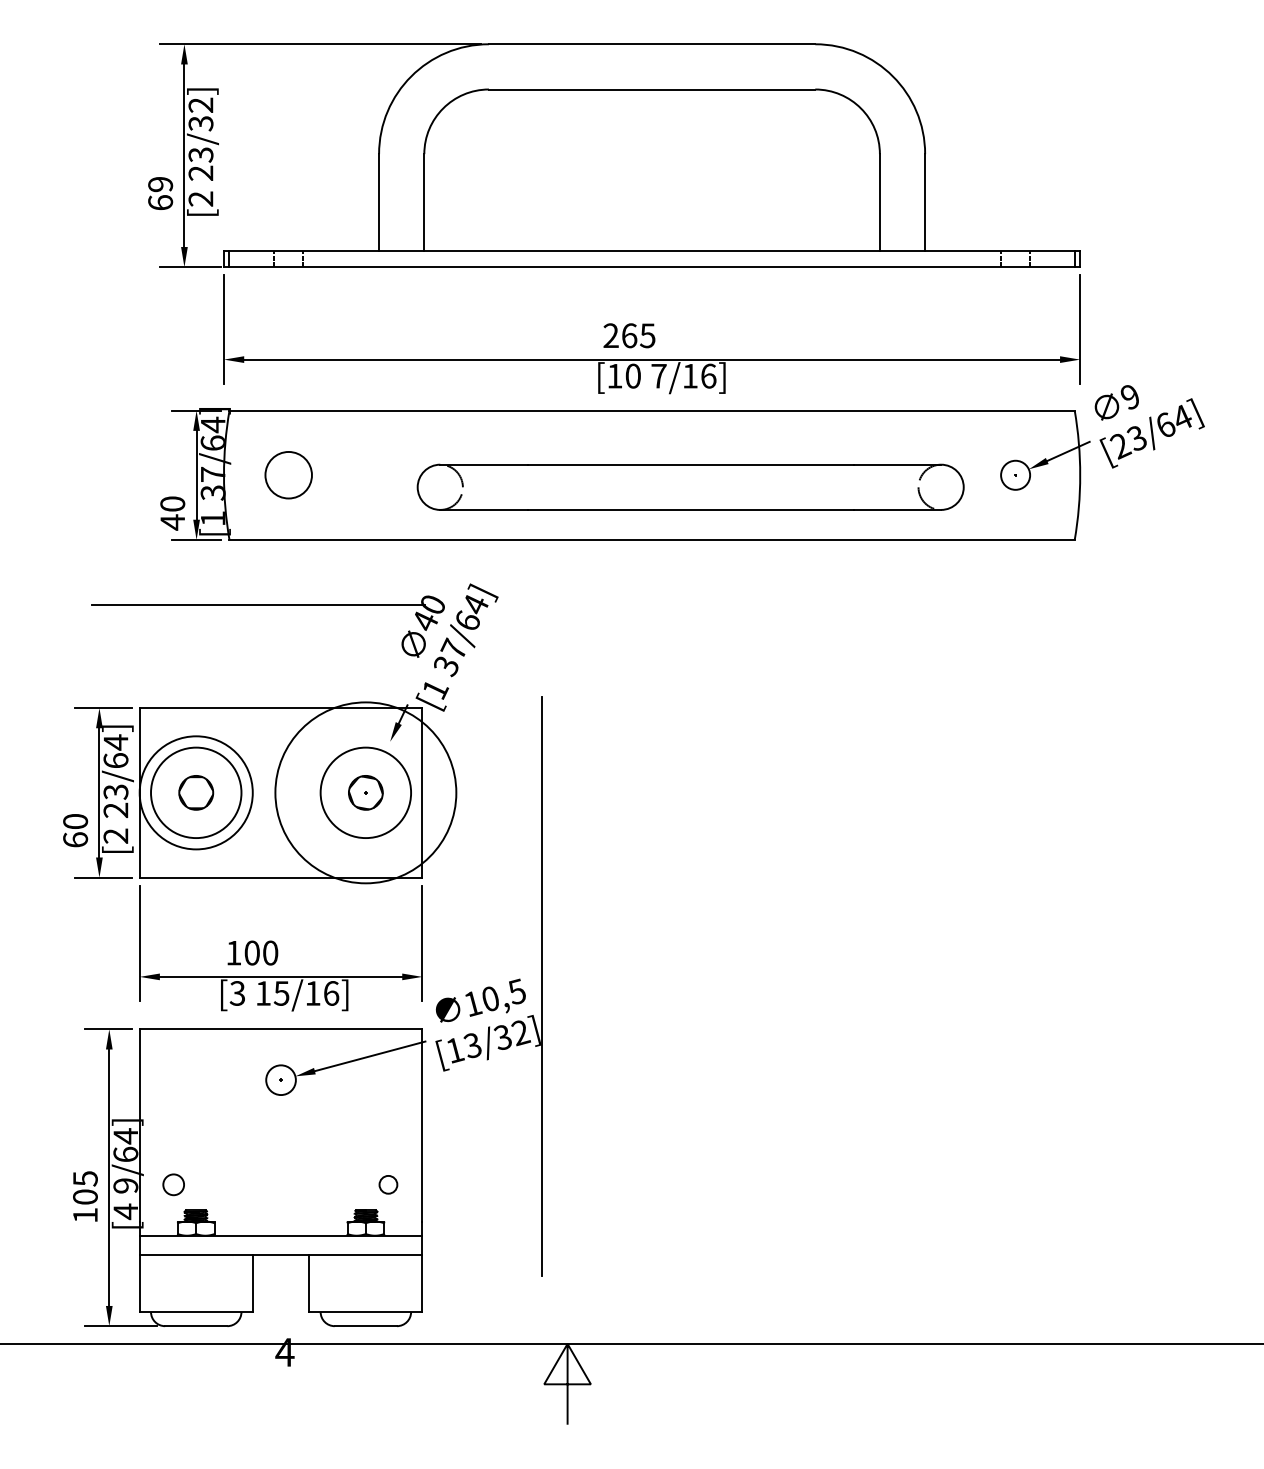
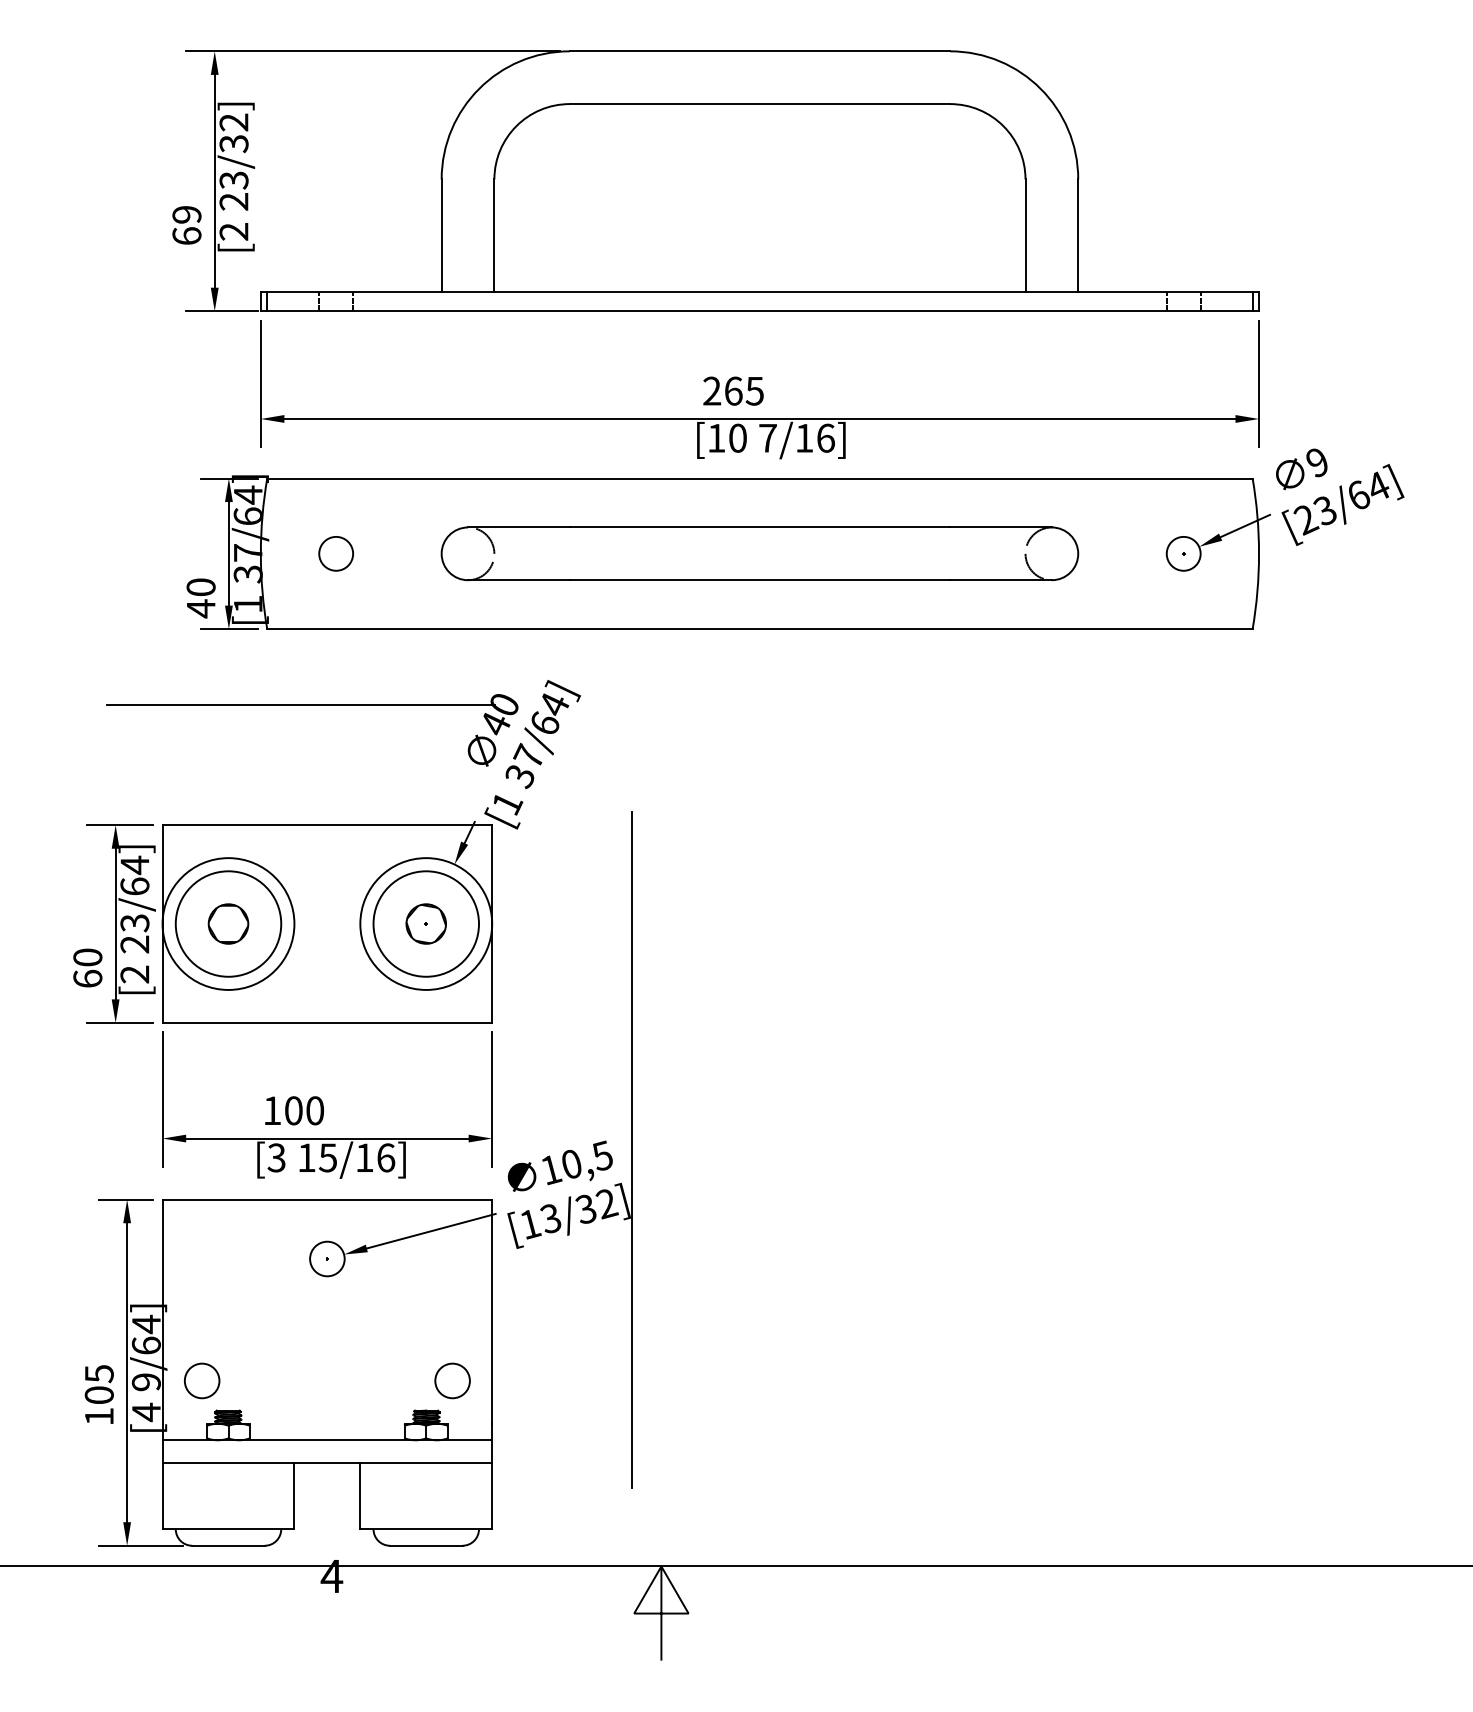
circle: (288, 475) -> (335, 553), size x0.62
part: (690, 487) -> (759, 553), moved
circle: (366, 792) -> (426, 923), size x0.62
circle: (173, 1184) -> (202, 1380), size x1.43
circle: (388, 1184) -> (452, 1380), size x1.67

